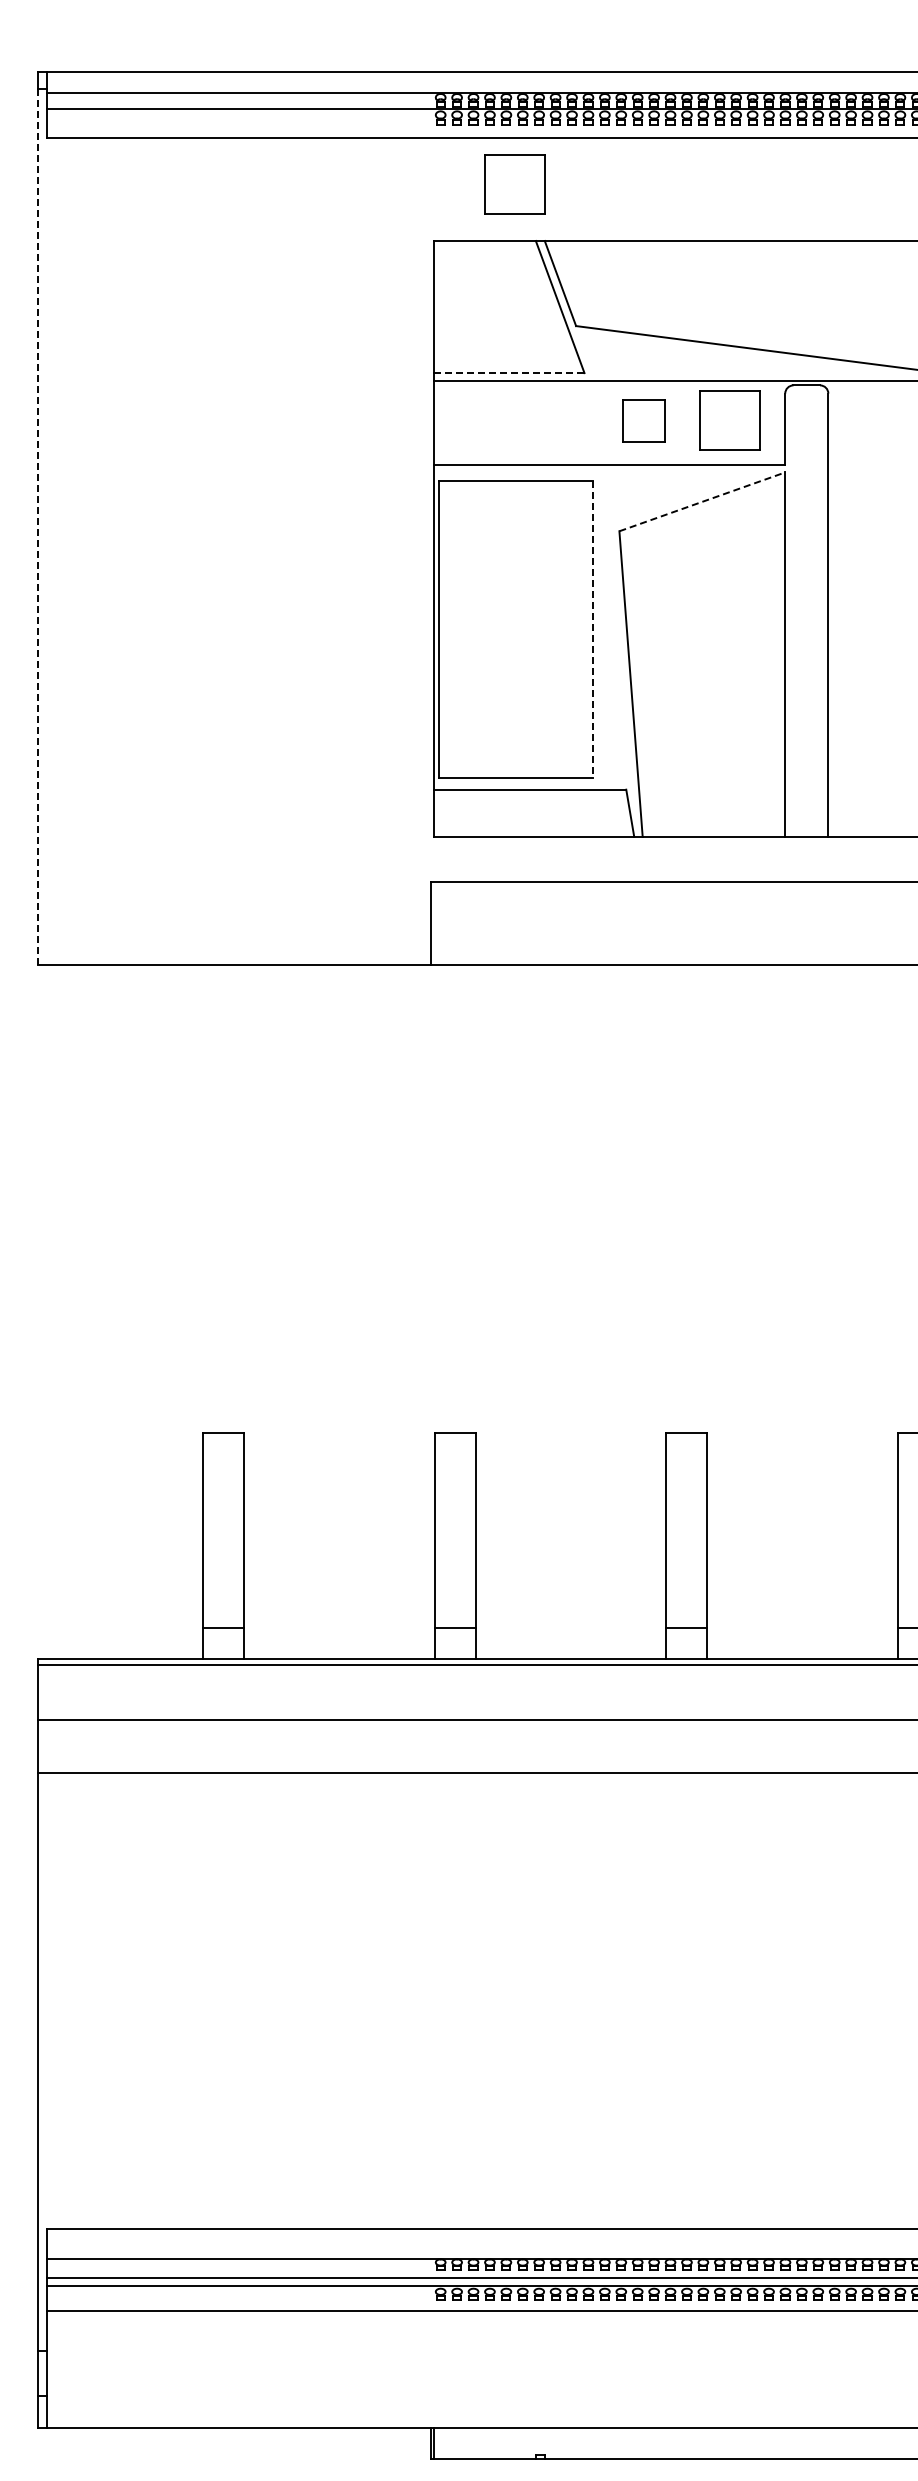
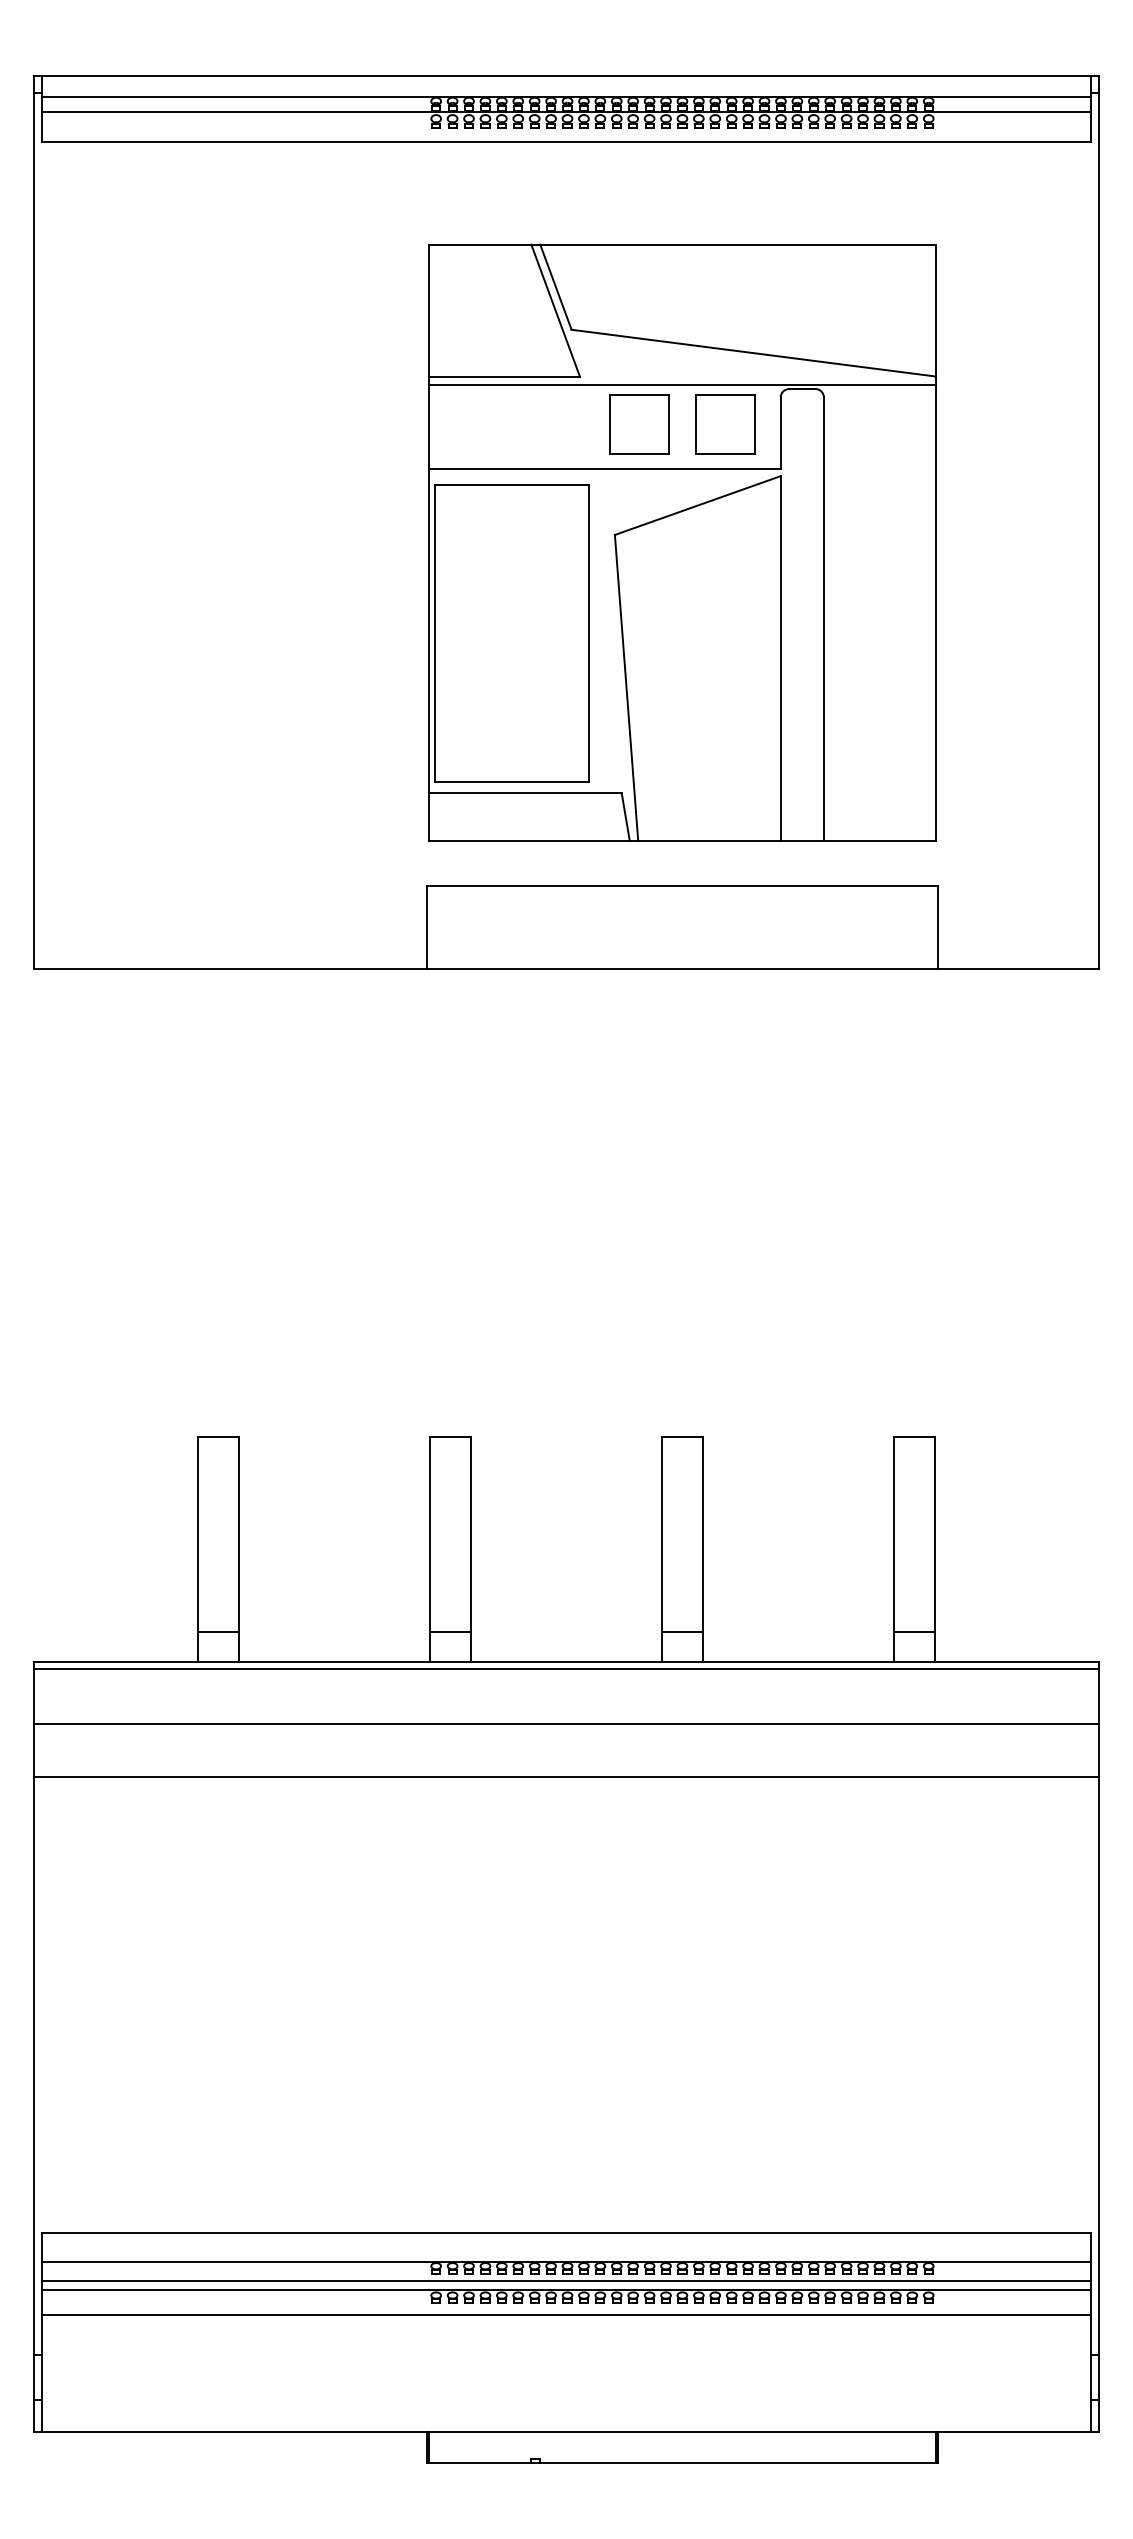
part: (515, 184) -> (510, 188), removed
line: (508, 372) -> (503, 376), dashed -> solid
part: (644, 420) -> (639, 424), size x1.43
line: (702, 501) -> (697, 505), dashed -> solid
line: (38, 526) -> (33, 530), dashed -> solid
line: (593, 629) -> (588, 633), dashed -> solid

